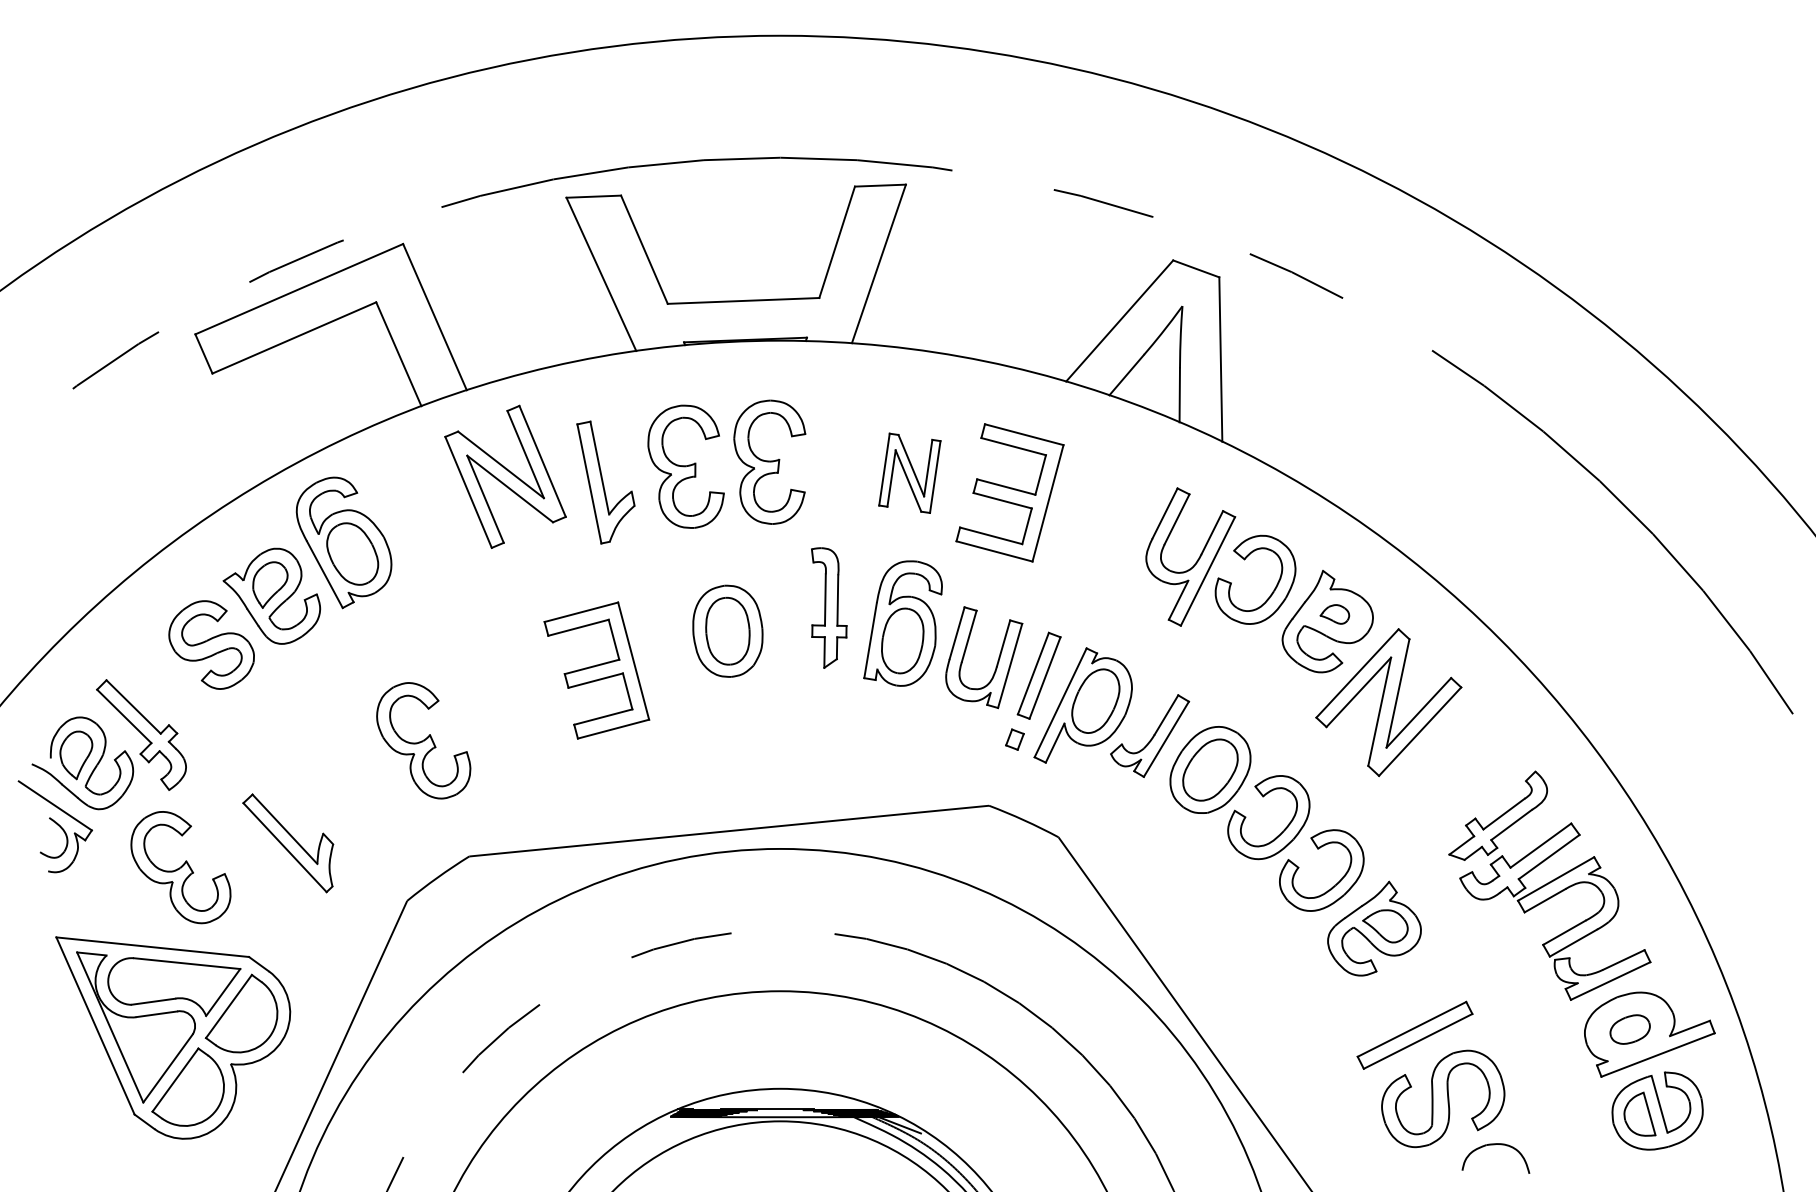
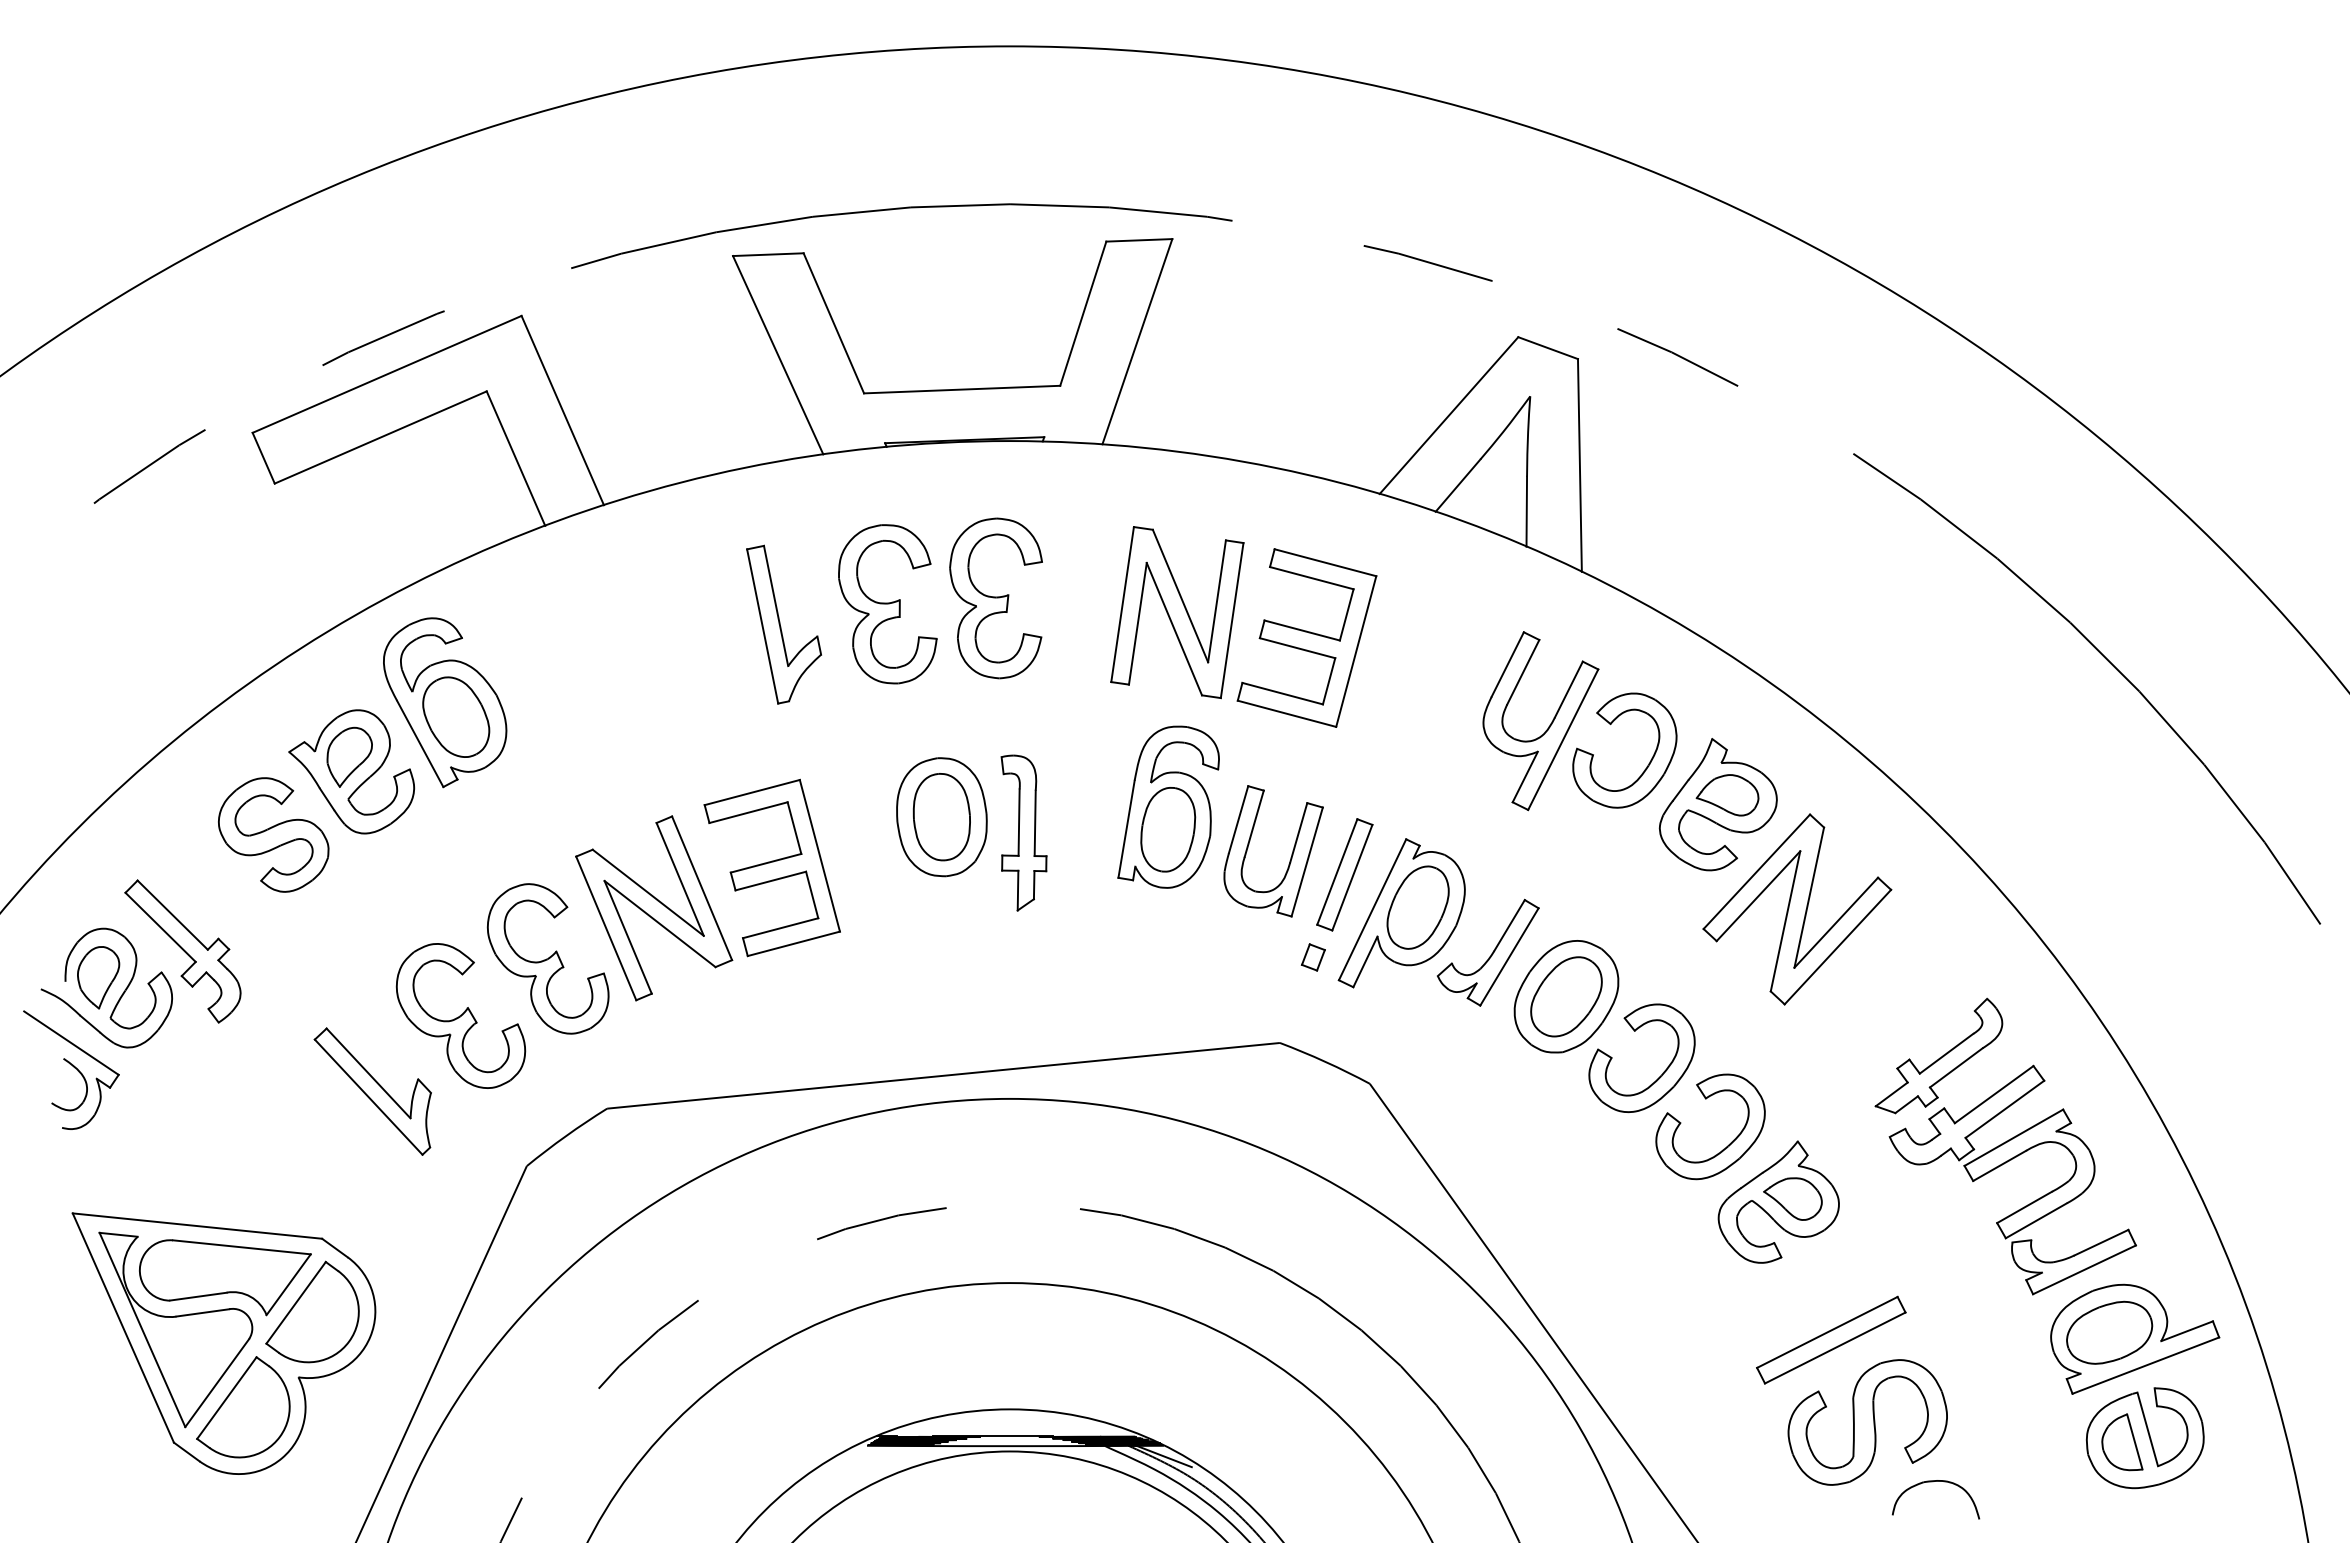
part: (909, 473) -> (1177, 612), size x1.67
part: (505, 477) -> (654, 908), moved
part: (828, 607) -> (1023, 832), moved
part: (1334, 614) -> (1727, 795), size x1.67
part: (180, 867) -> (460, 1015), moved
part: (1629, 1029) -> (2109, 1332), size x1.67

